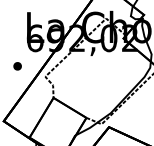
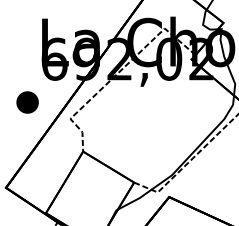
part: (17, 66) -> (27, 102), size x1.67

